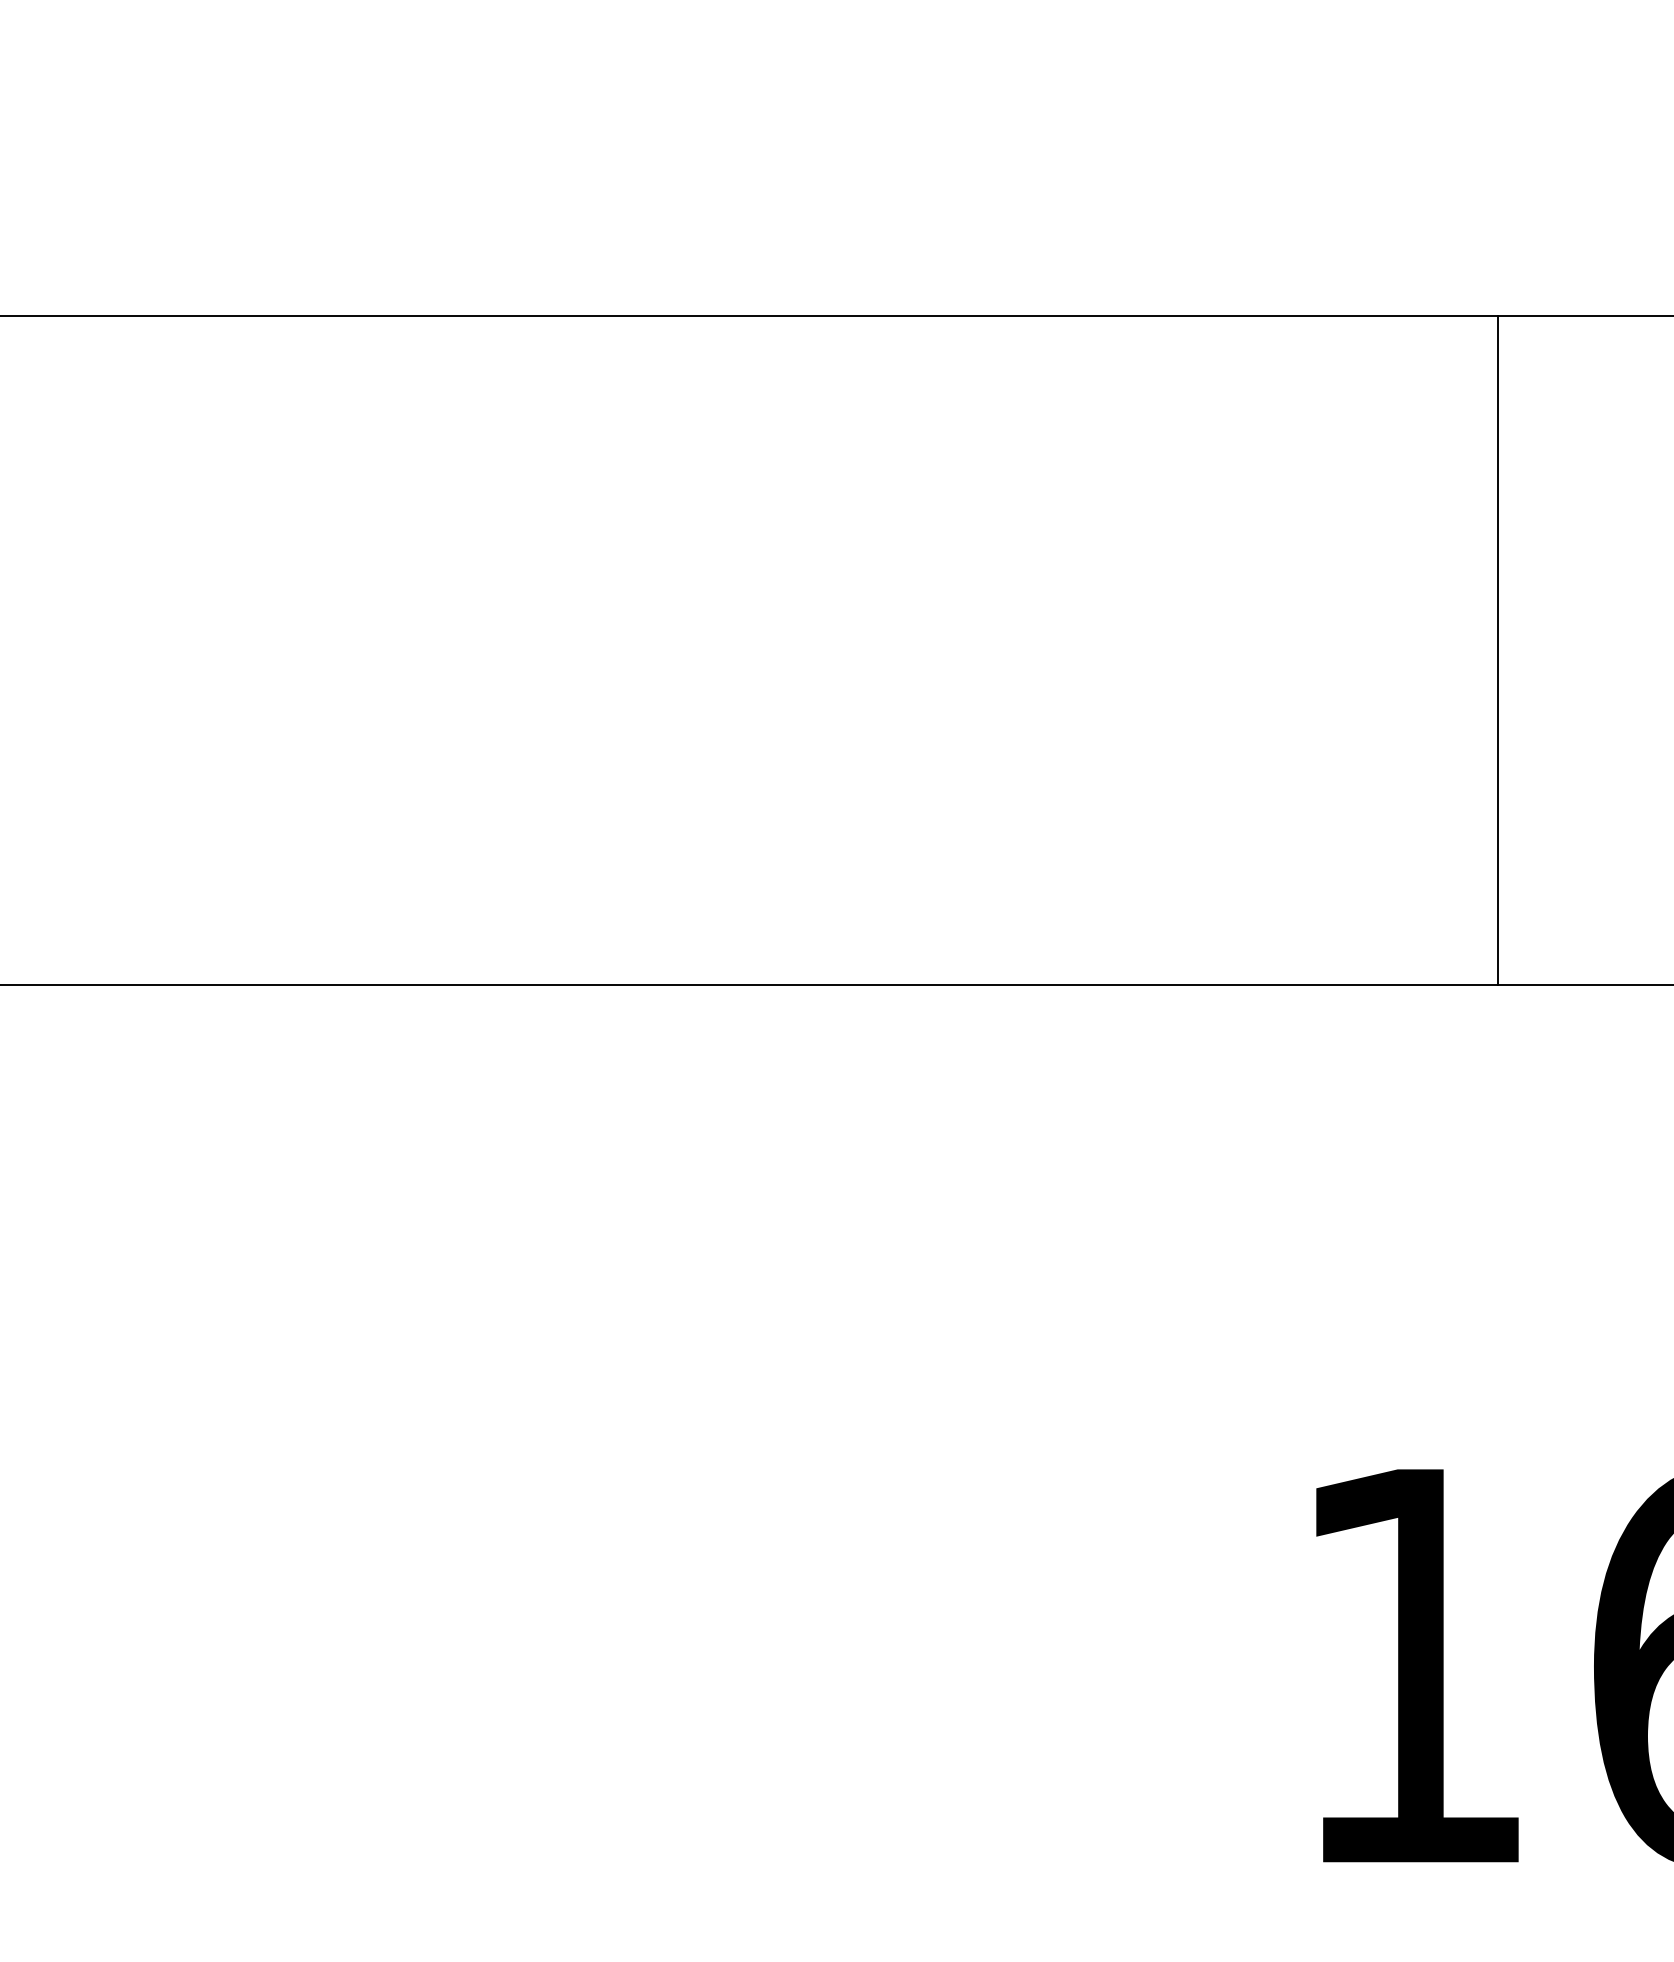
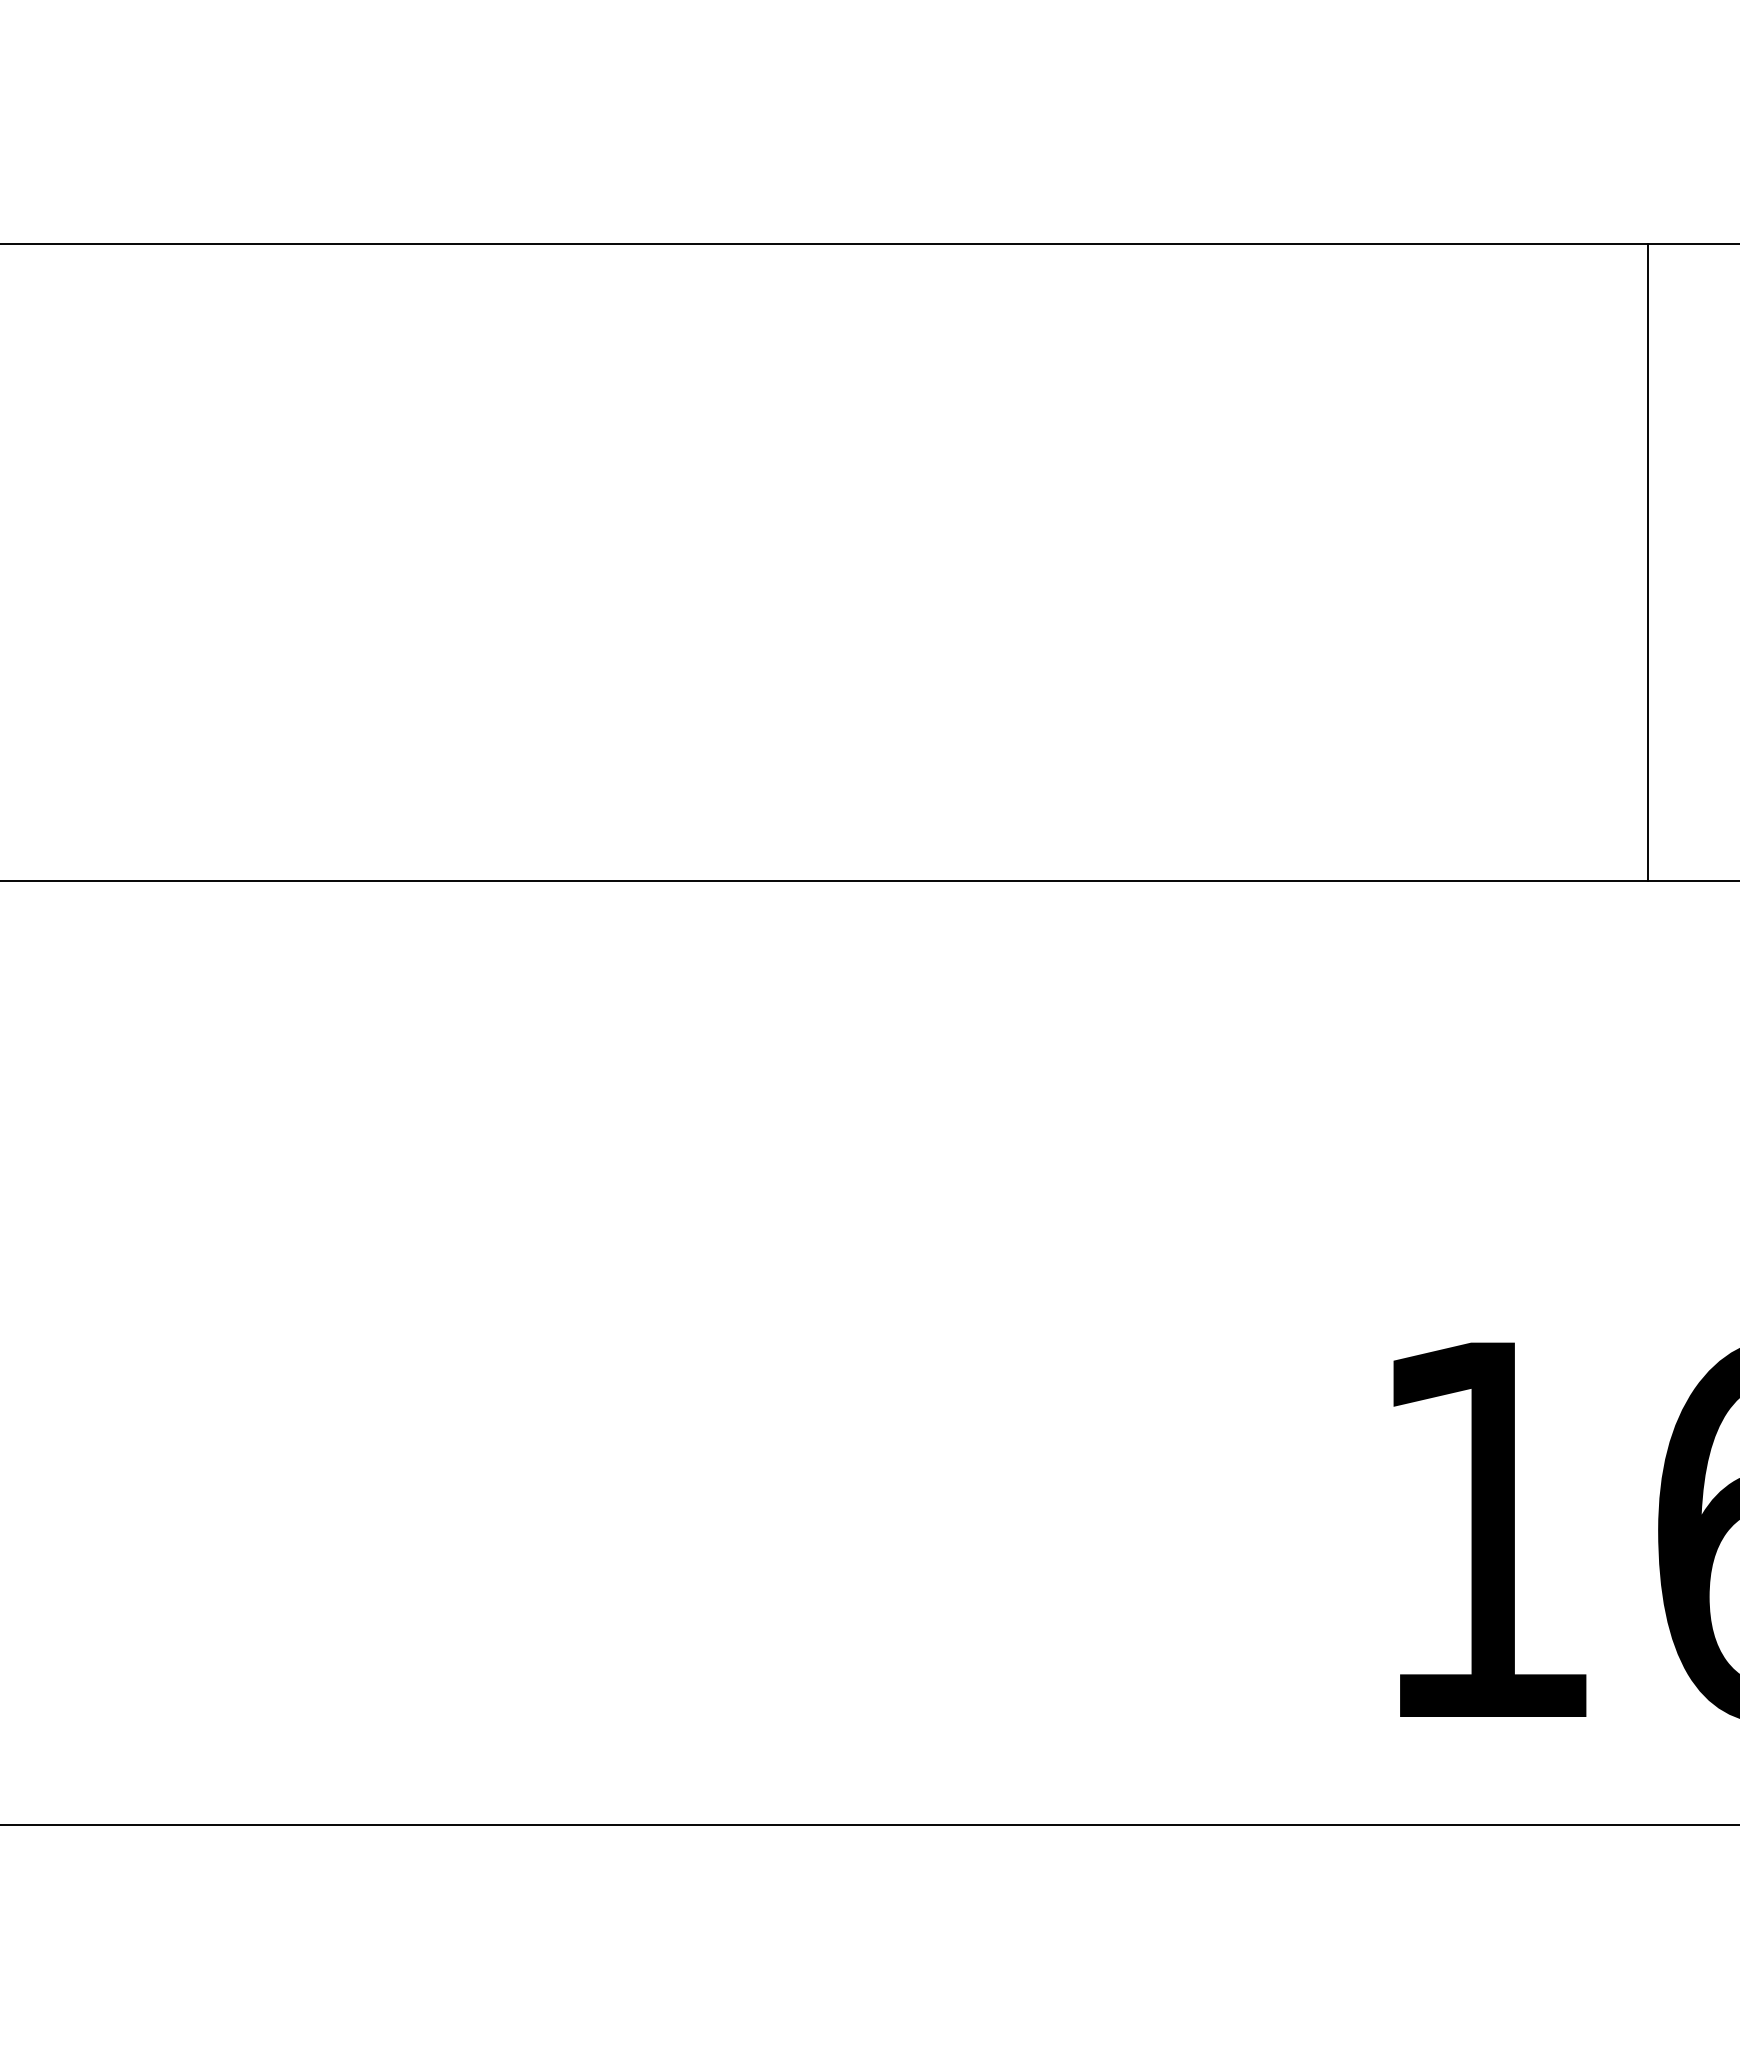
line: (1498, 649) -> (1648, 561), moved

